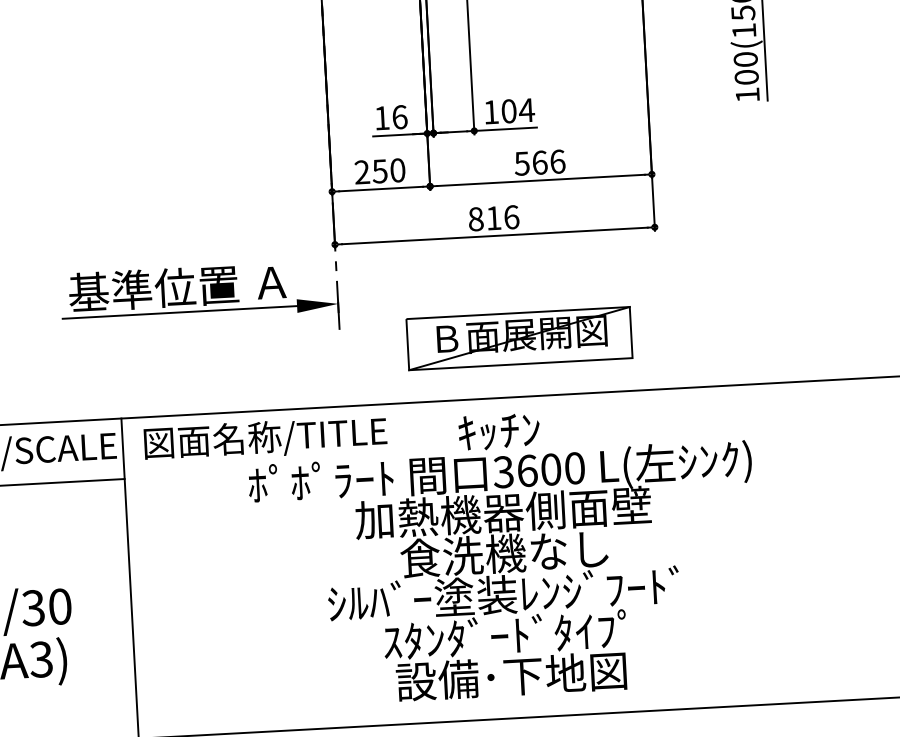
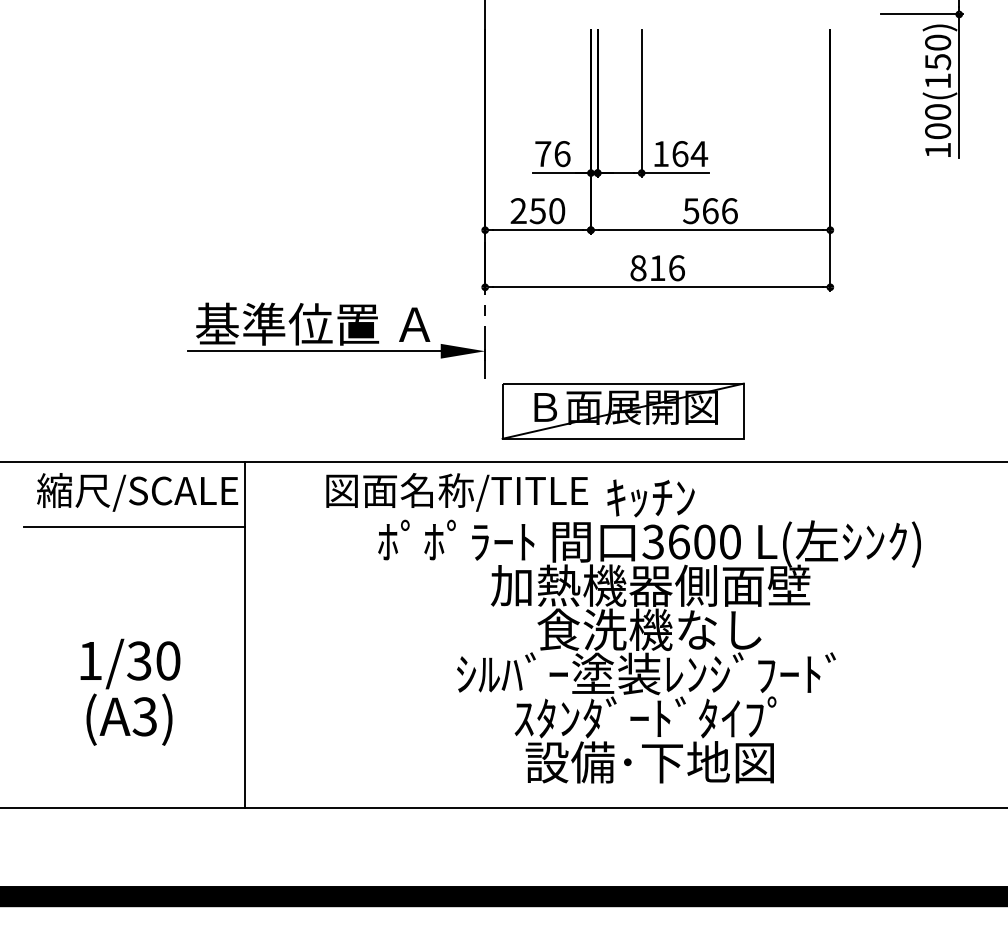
text: (509, 111) -> (680, 154), 104 -> 164
text: (382, 117) -> (543, 153), 16 -> 76
part: (518, 337) -> (622, 410), moved
text: (265, 439) -> (456, 492), moved

